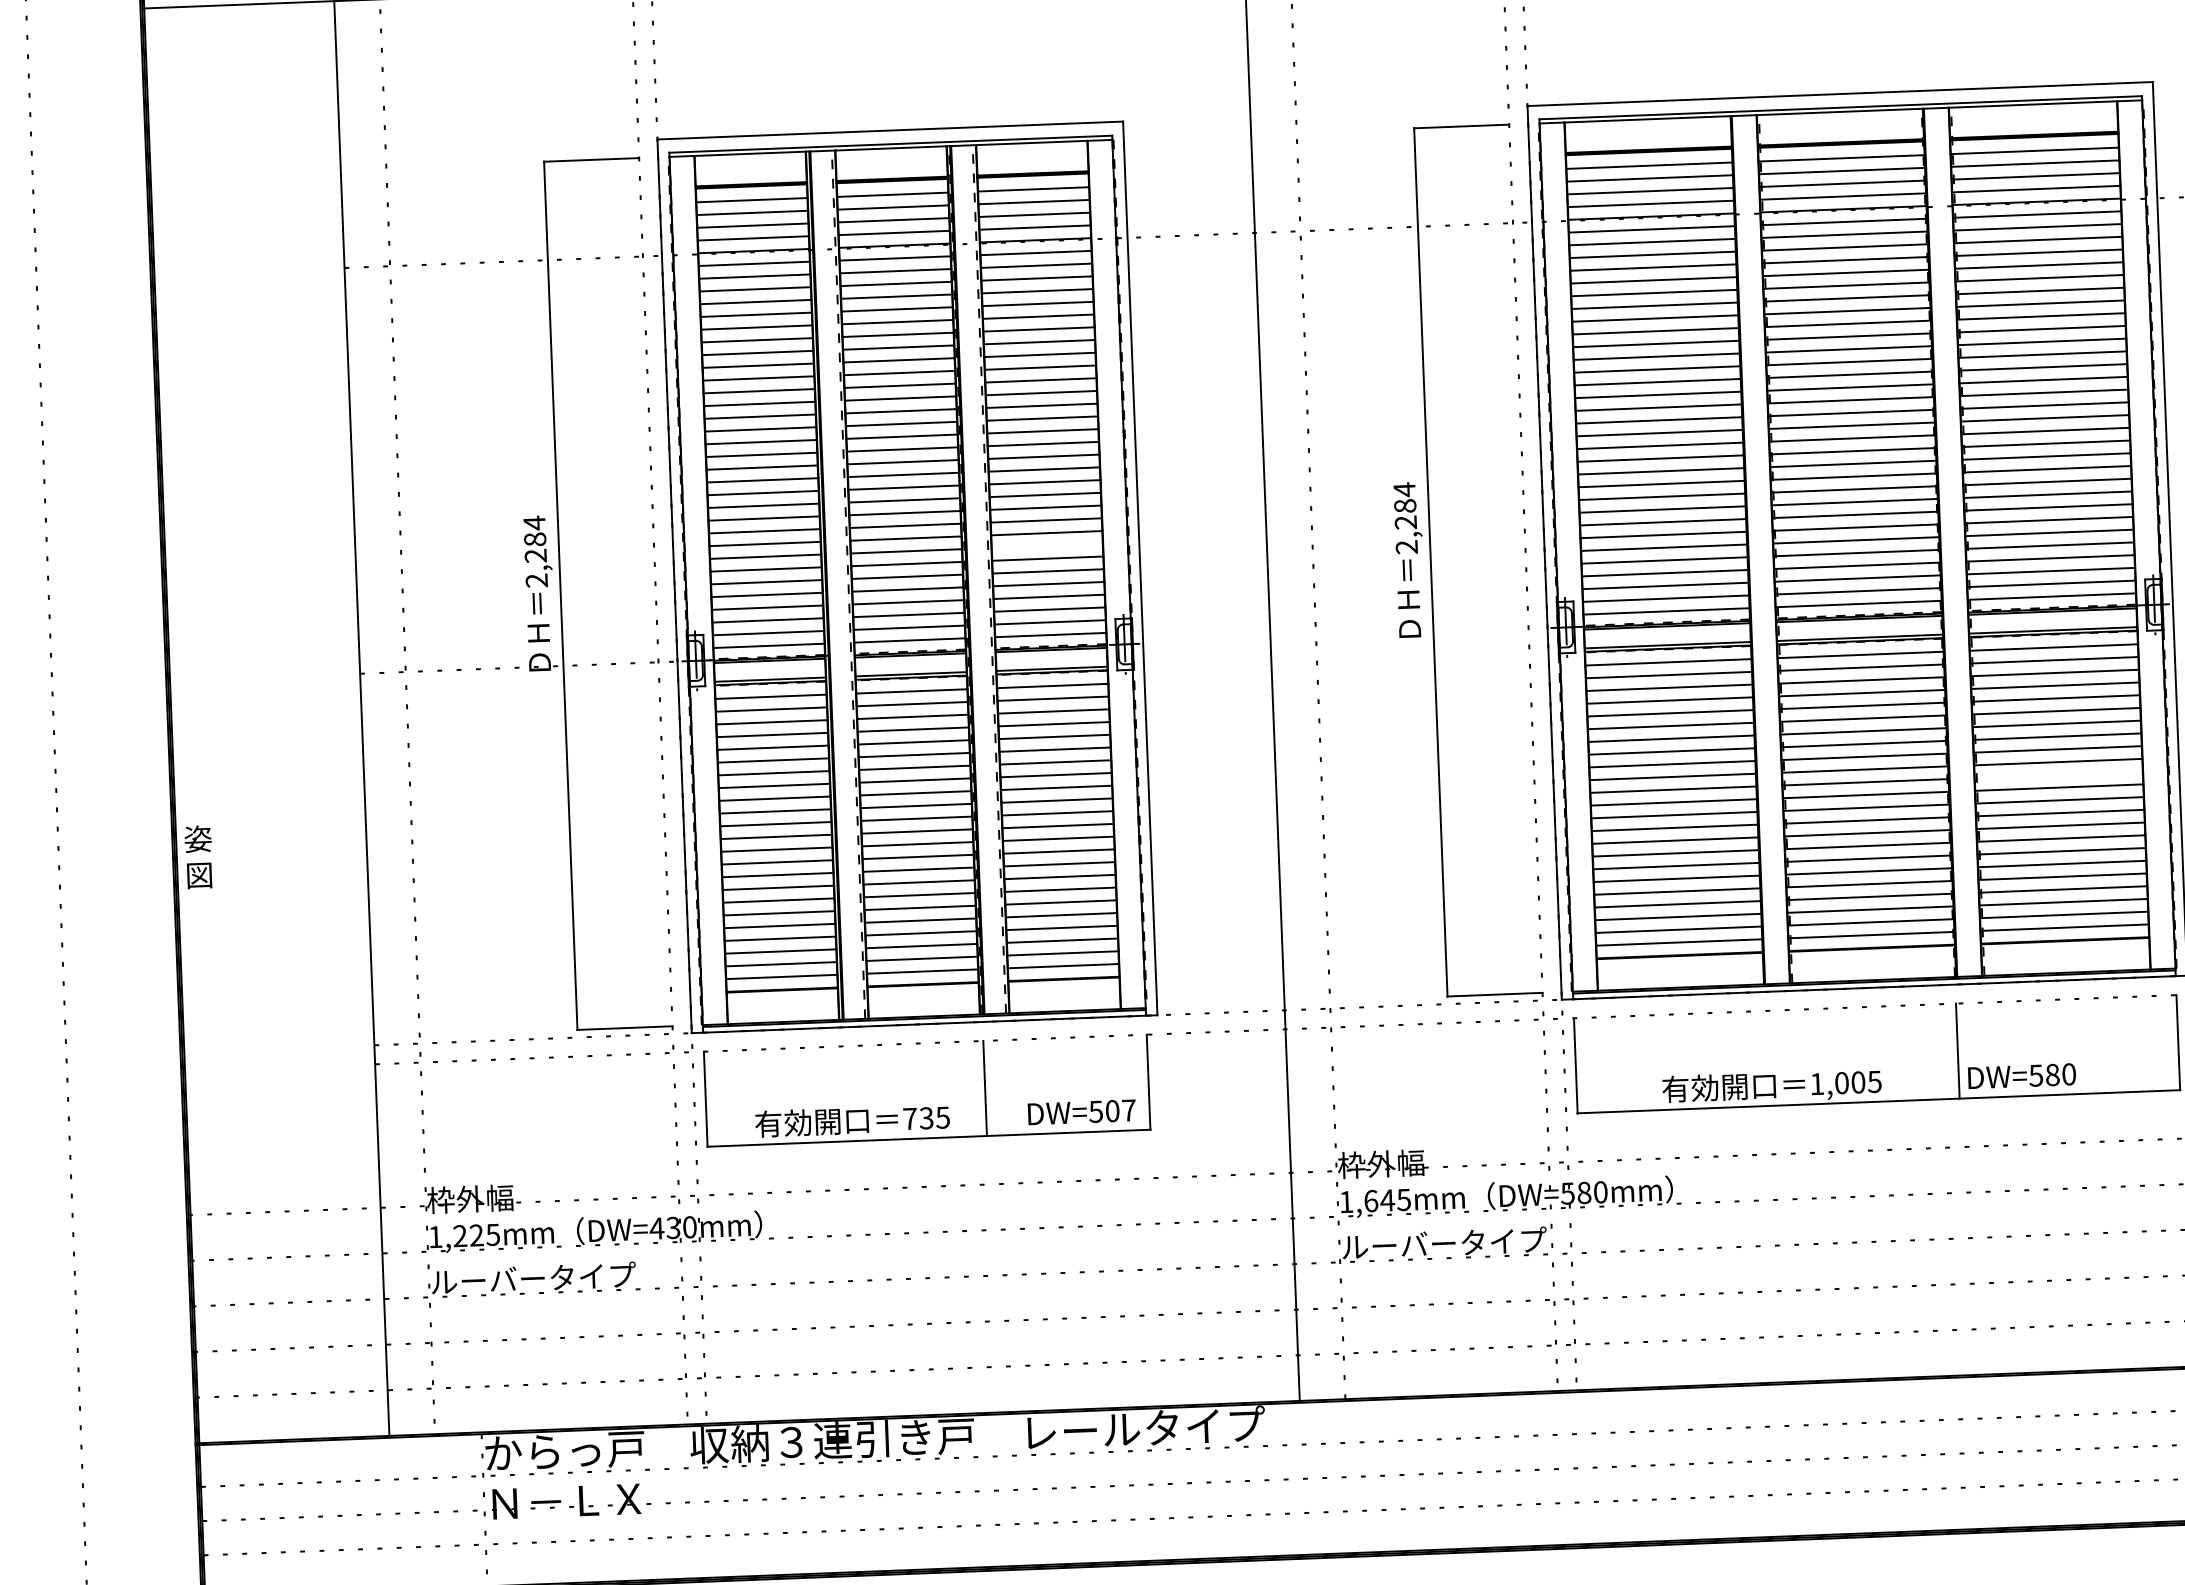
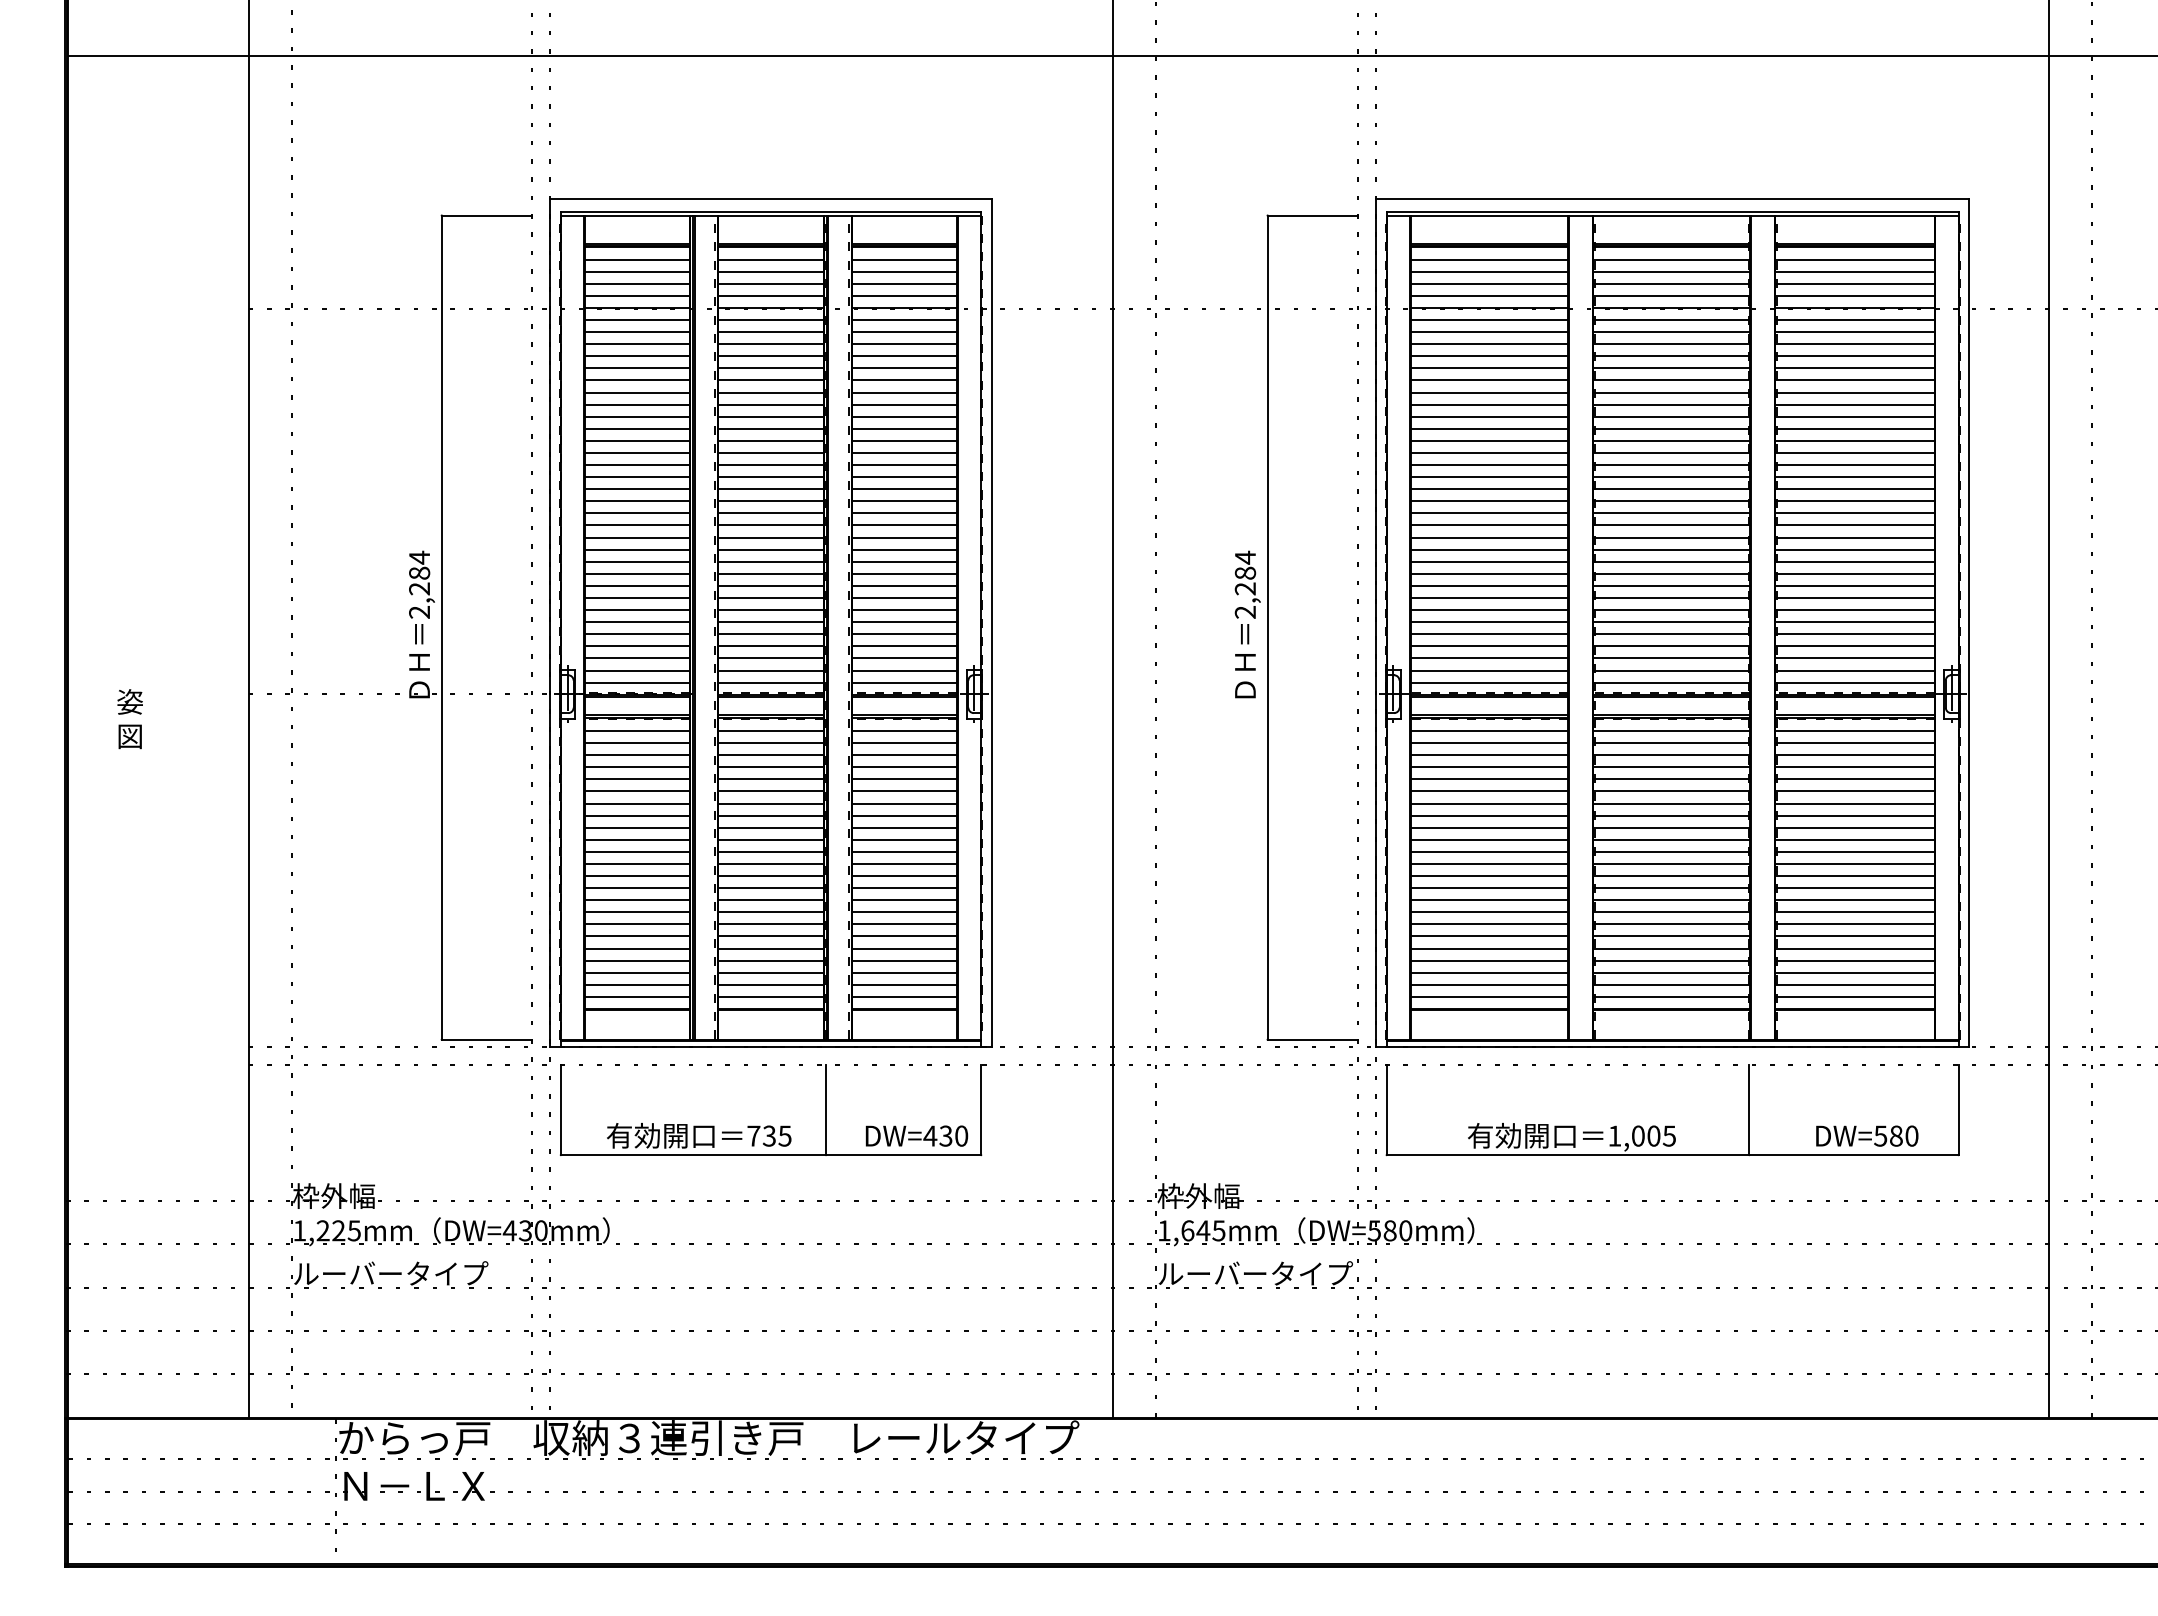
line: (1047, 546) -> (904, 598), added
line: (2058, 774) -> (1854, 851), added
text: (198, 857) -> (129, 719), moved
text: (2022, 1075) -> (1867, 1135), moved
text: (1112, 1110) -> (945, 1135), DW=507 -> DW=430

